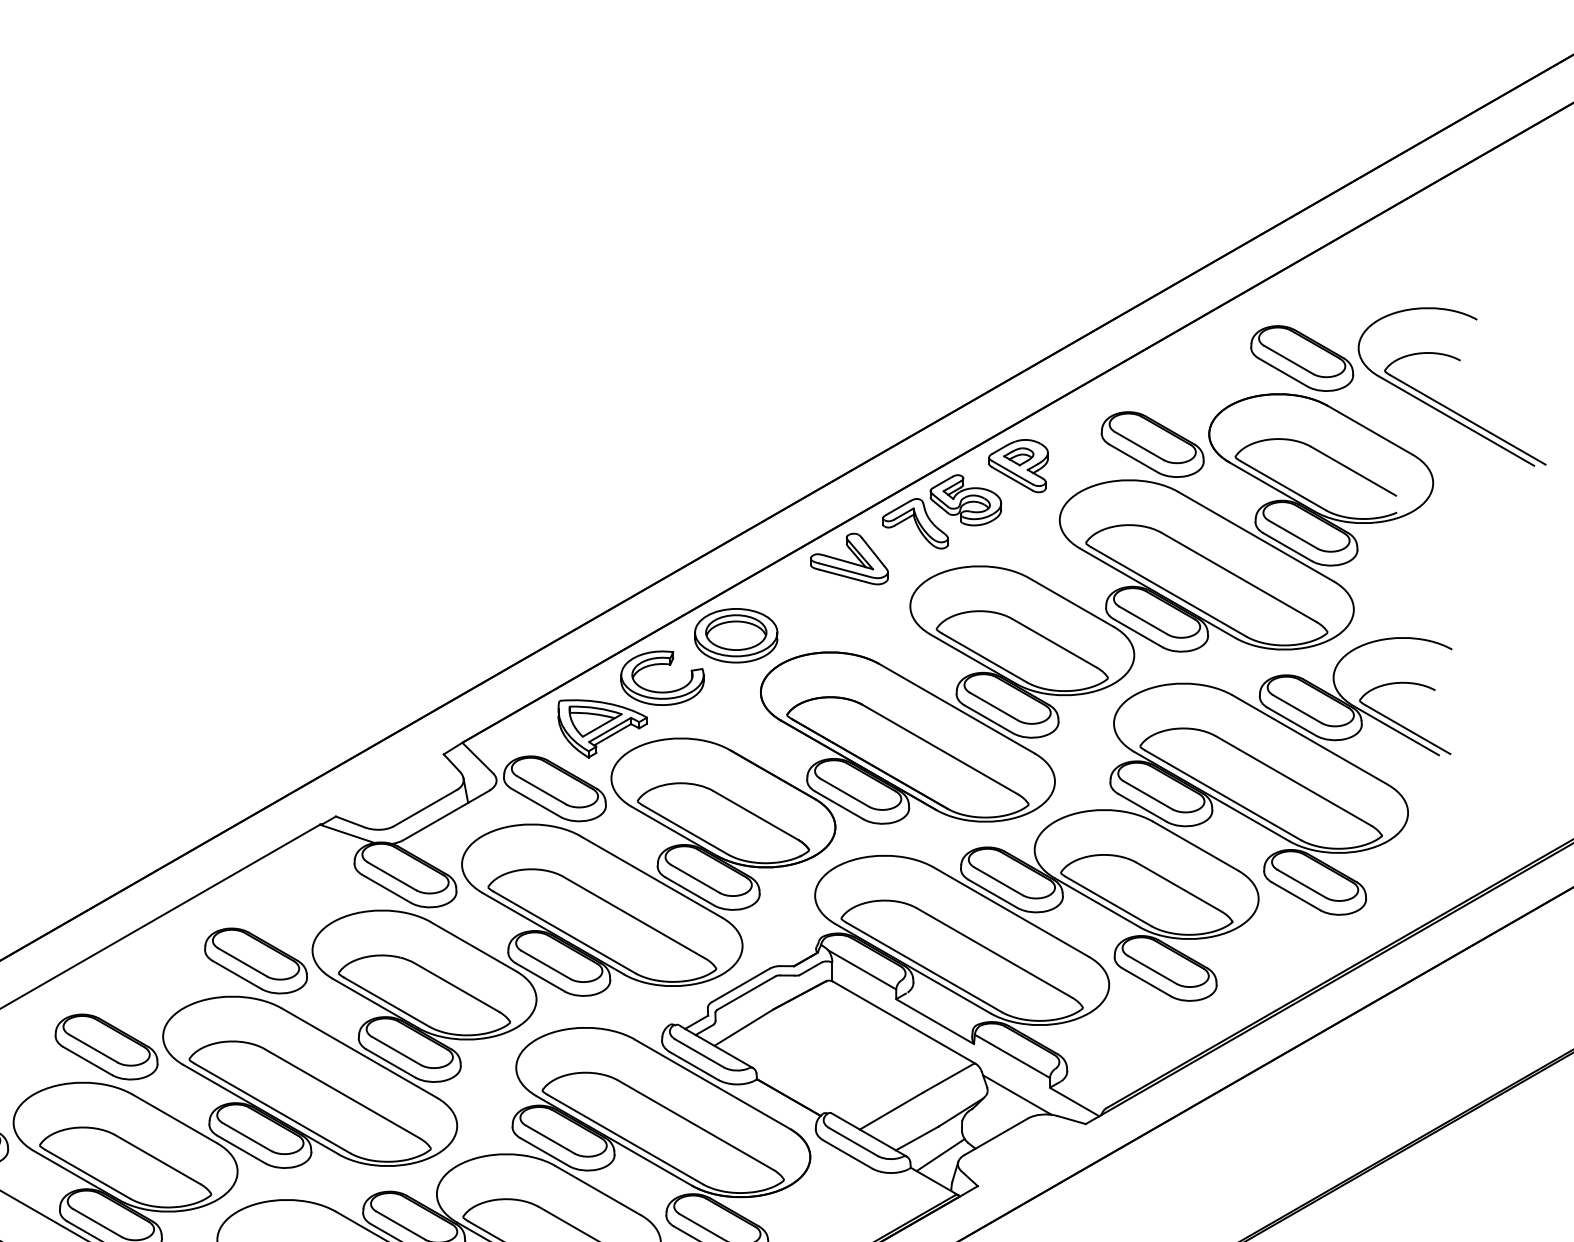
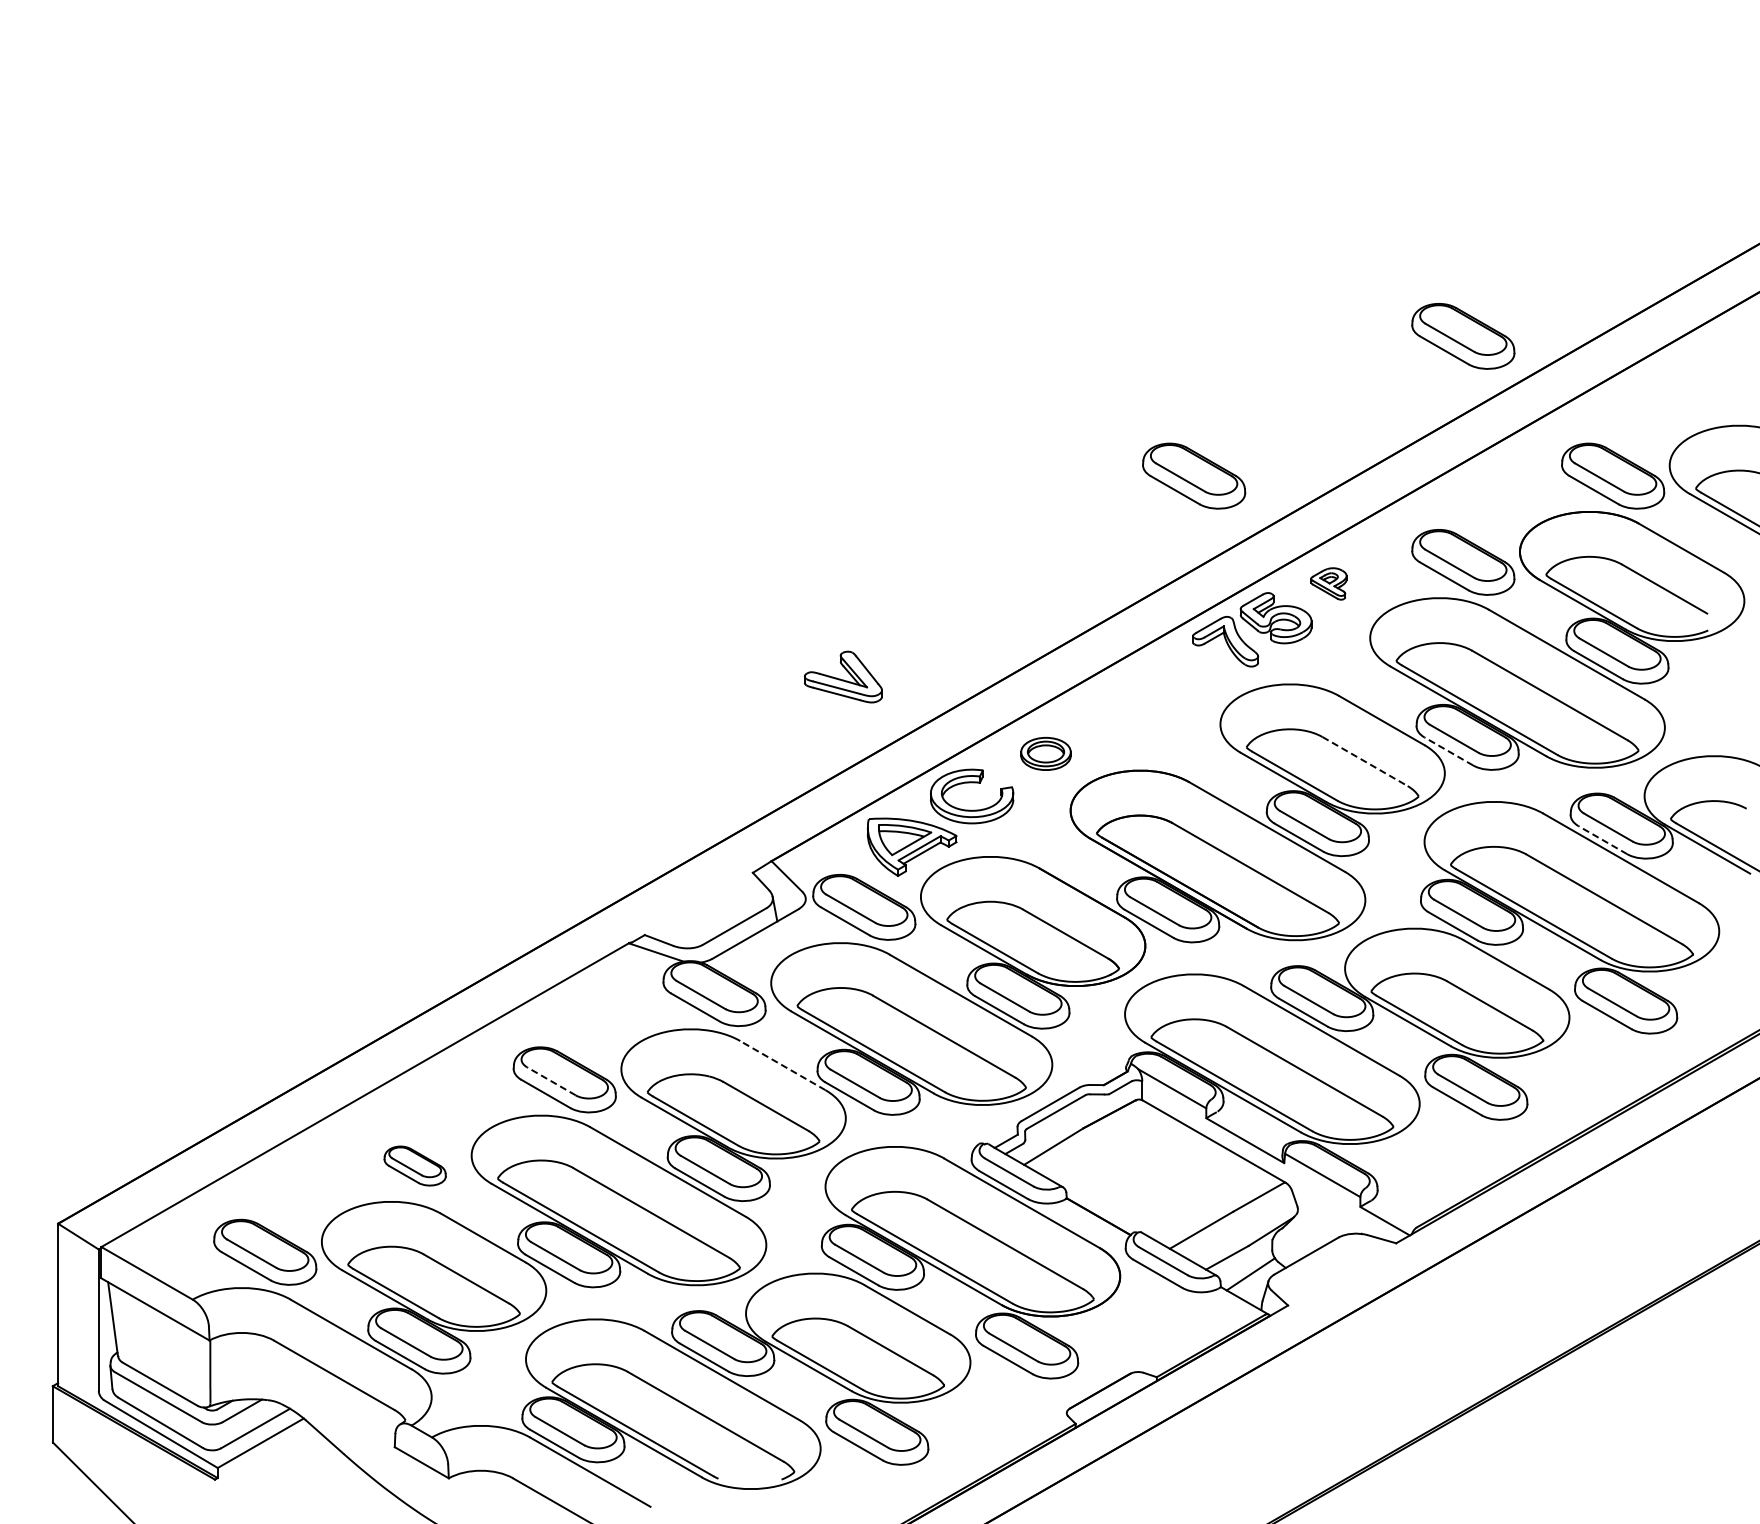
part: (1152, 219) -> (1463, 336), added
part: (884, 357) -> (1194, 475), added
part: (1018, 465) -> (1328, 583), size x0.6
part: (849, 558) -> (843, 676), moved
line: (1137, 633) -> (1448, 751), solid -> dashed
part: (735, 635) -> (1045, 753), size x0.6
line: (1055, 643) -> (1365, 761), solid -> dashed
line: (1291, 721) -> (1602, 839), solid -> dashed
line: (473, 946) -> (782, 1065), solid -> dashed
line: (242, 962) -> (551, 1081), solid -> dashed
part: (107, 1046) -> (415, 1165), size x0.6
line: (1017, 1094) -> (1327, 1213), removed

